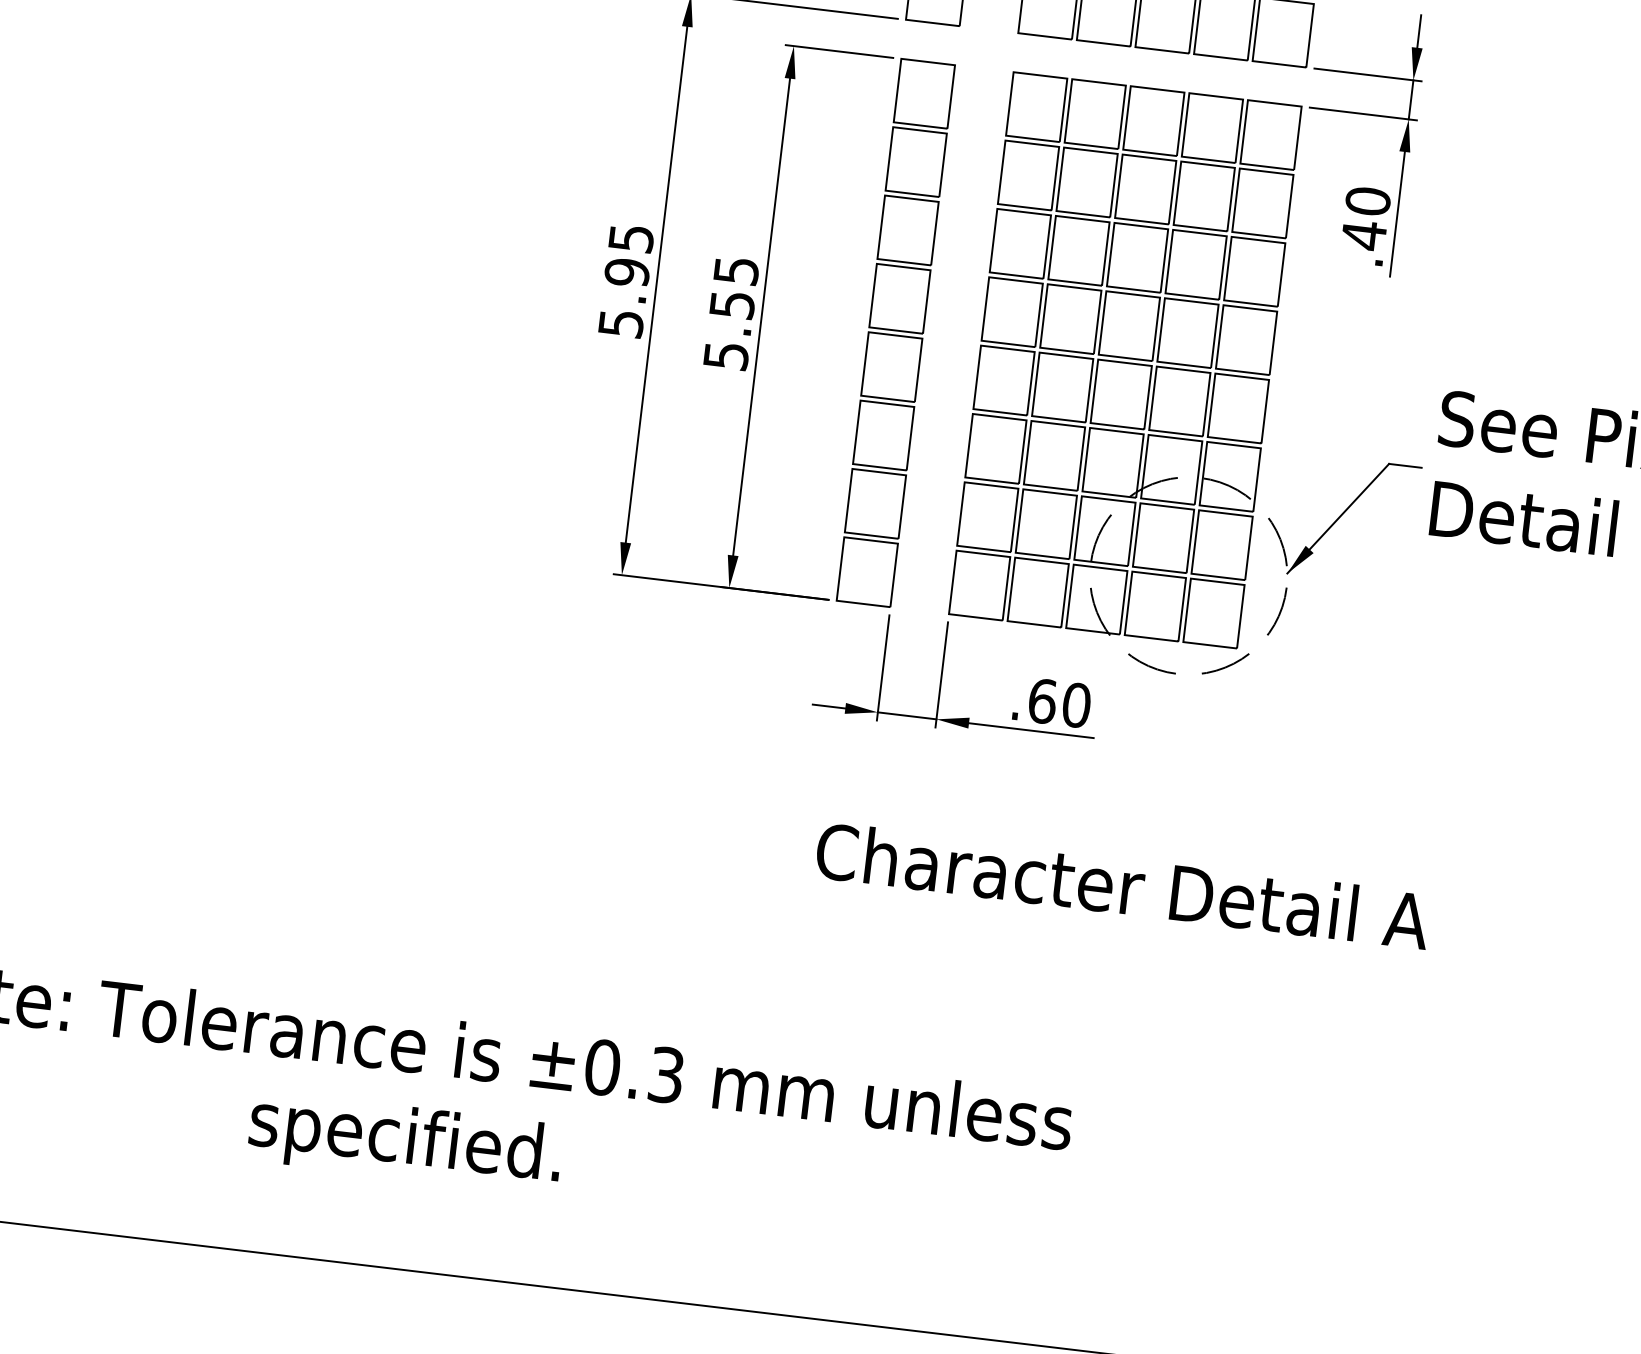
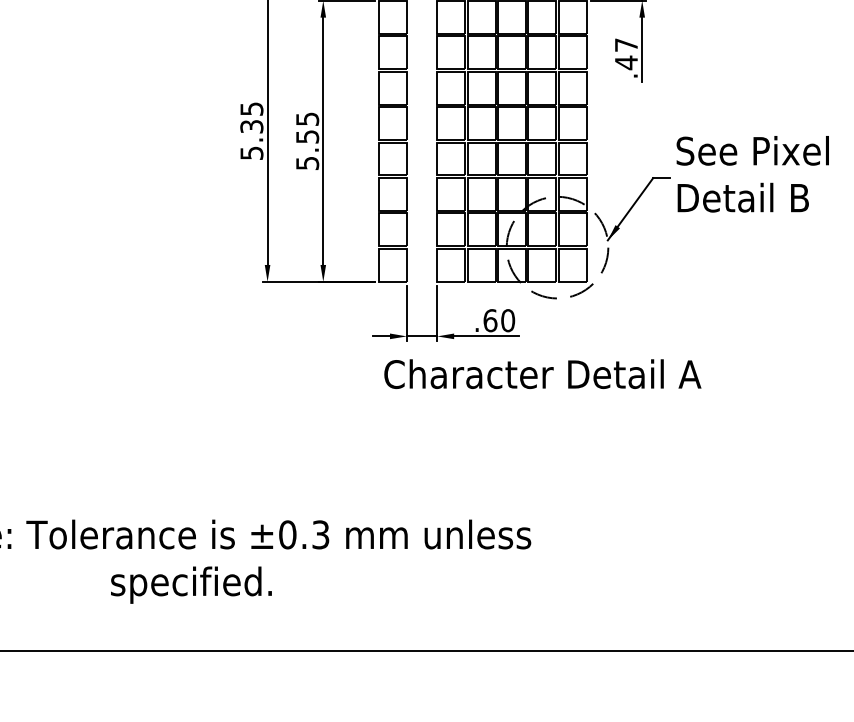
text: (1368, 202) -> (626, 45), .40 -> .47
text: (626, 272) -> (251, 126), 5.95 -> 5.35
text: (1122, 884) -> (542, 373), moved

